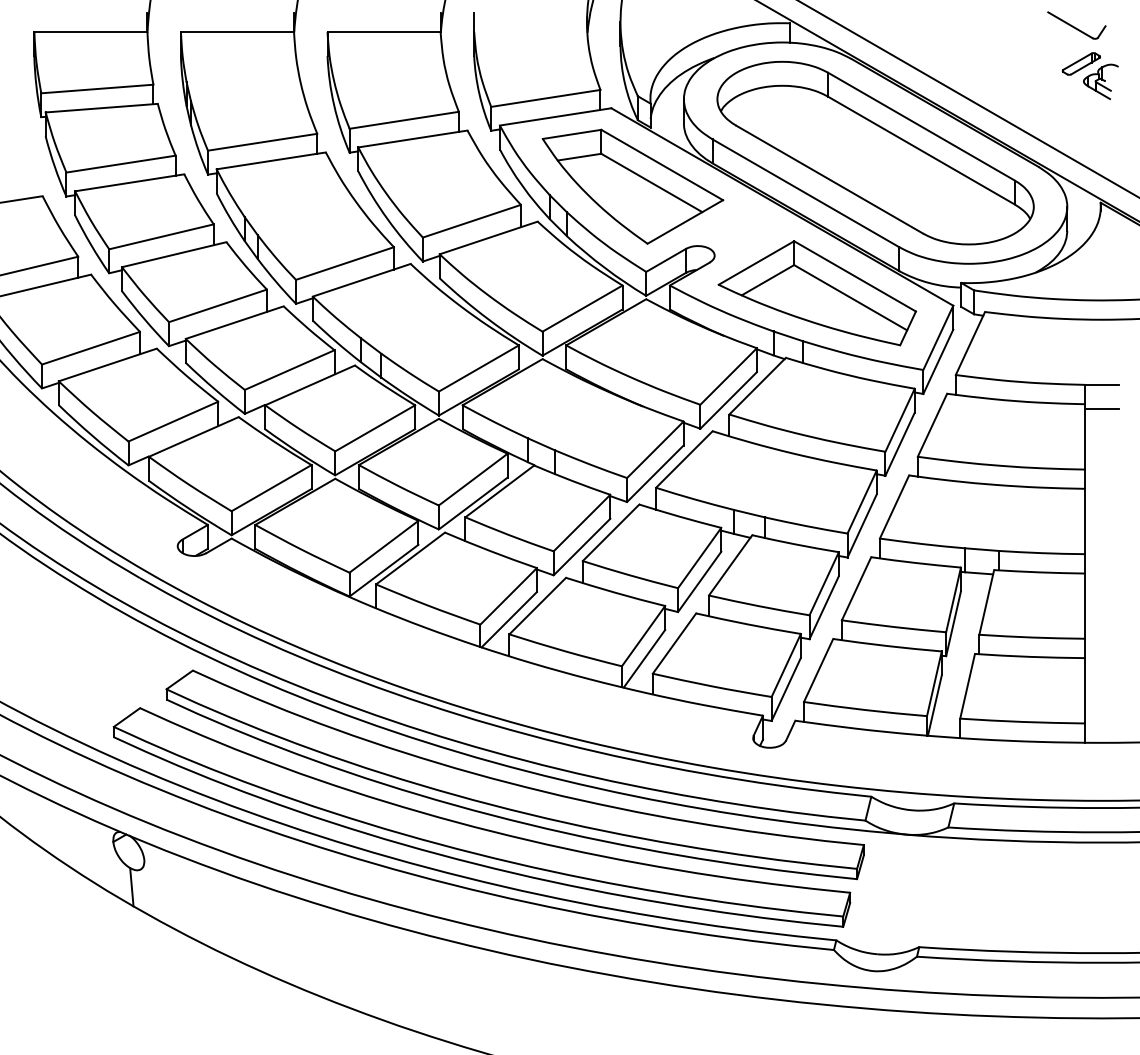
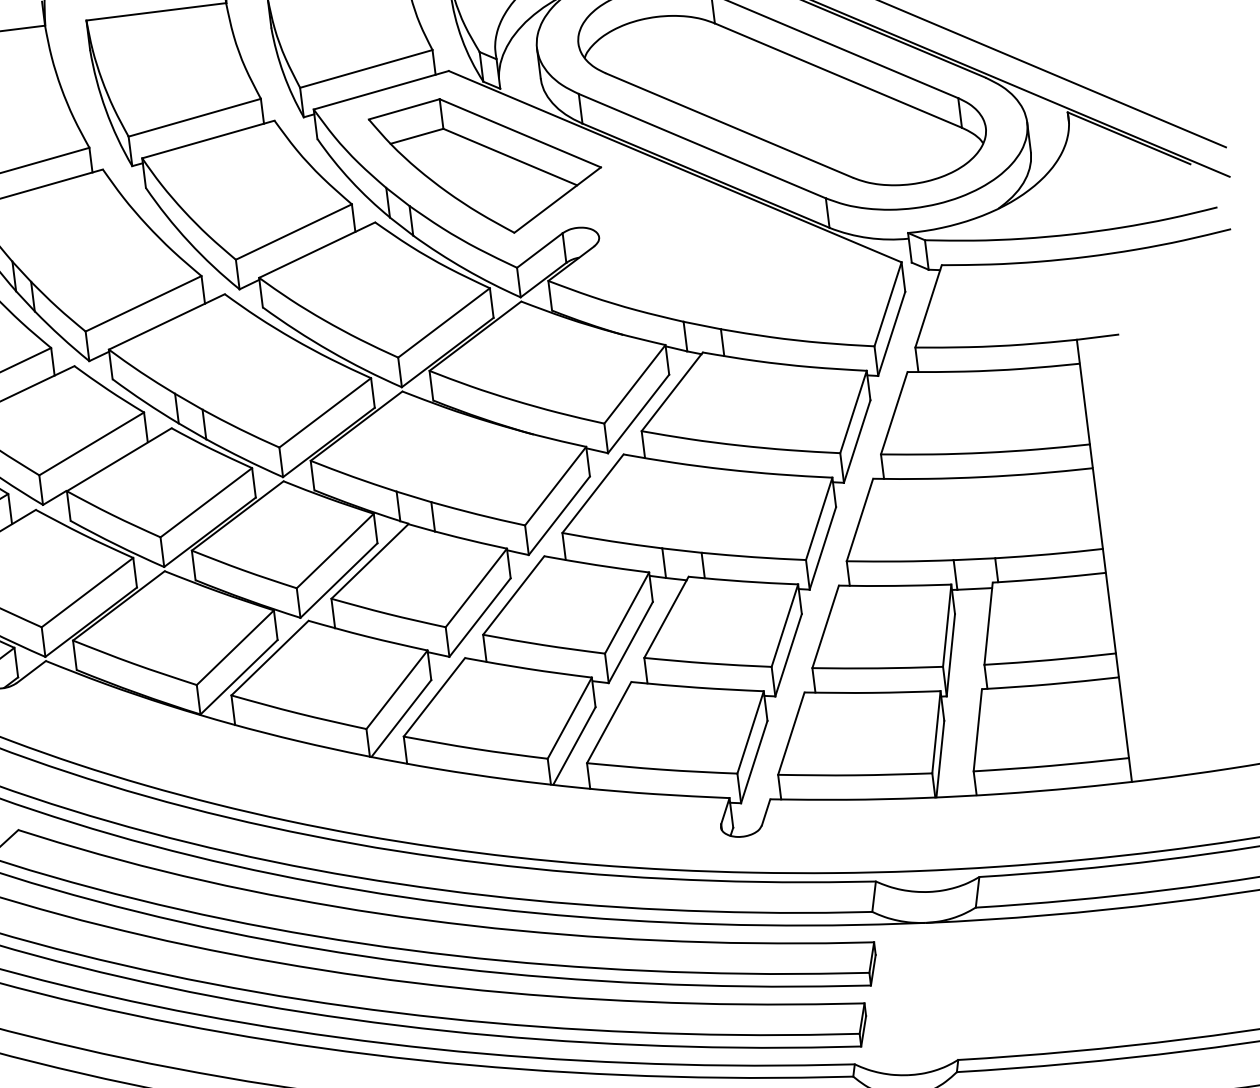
part: (817, 293) -> (731, 268), removed
line: (1101, 408) -> (1100, 366), removed

